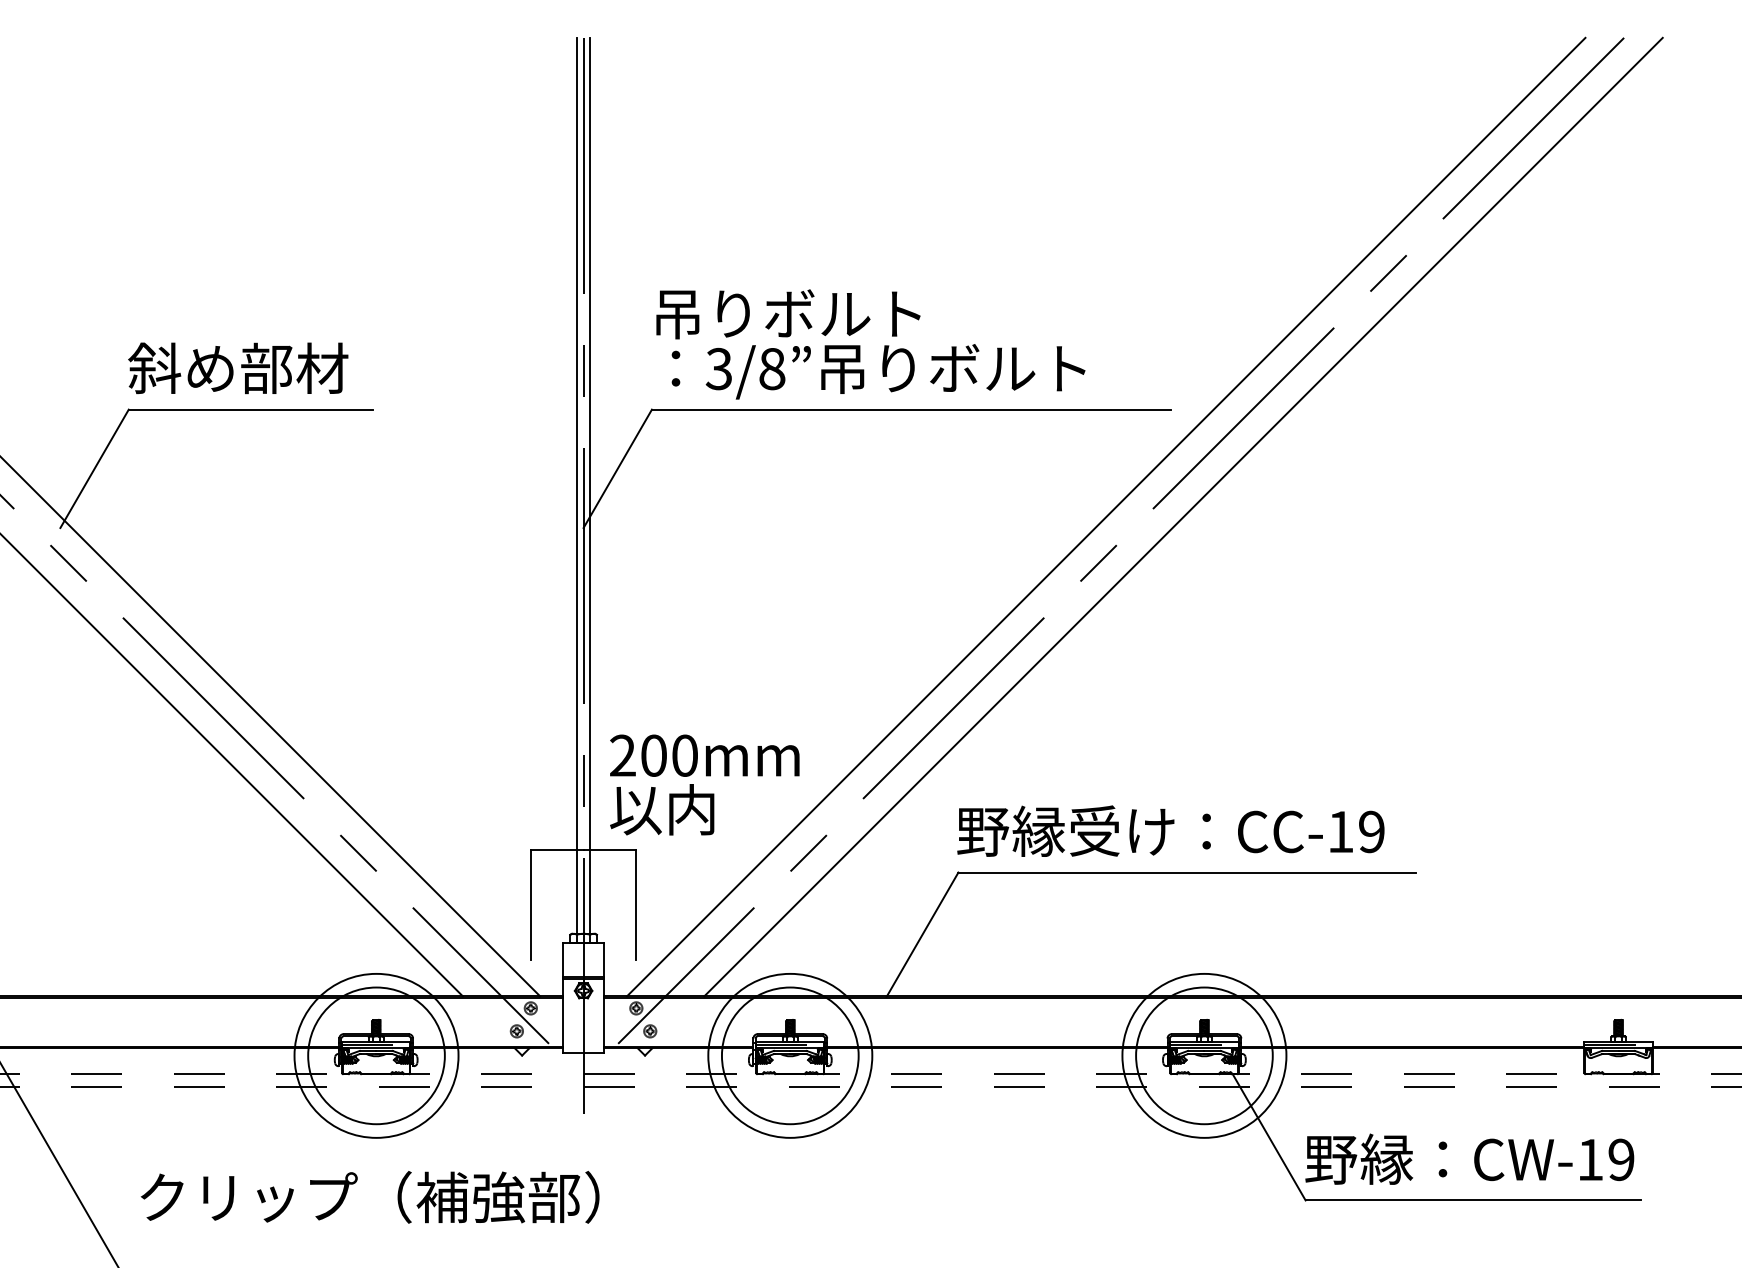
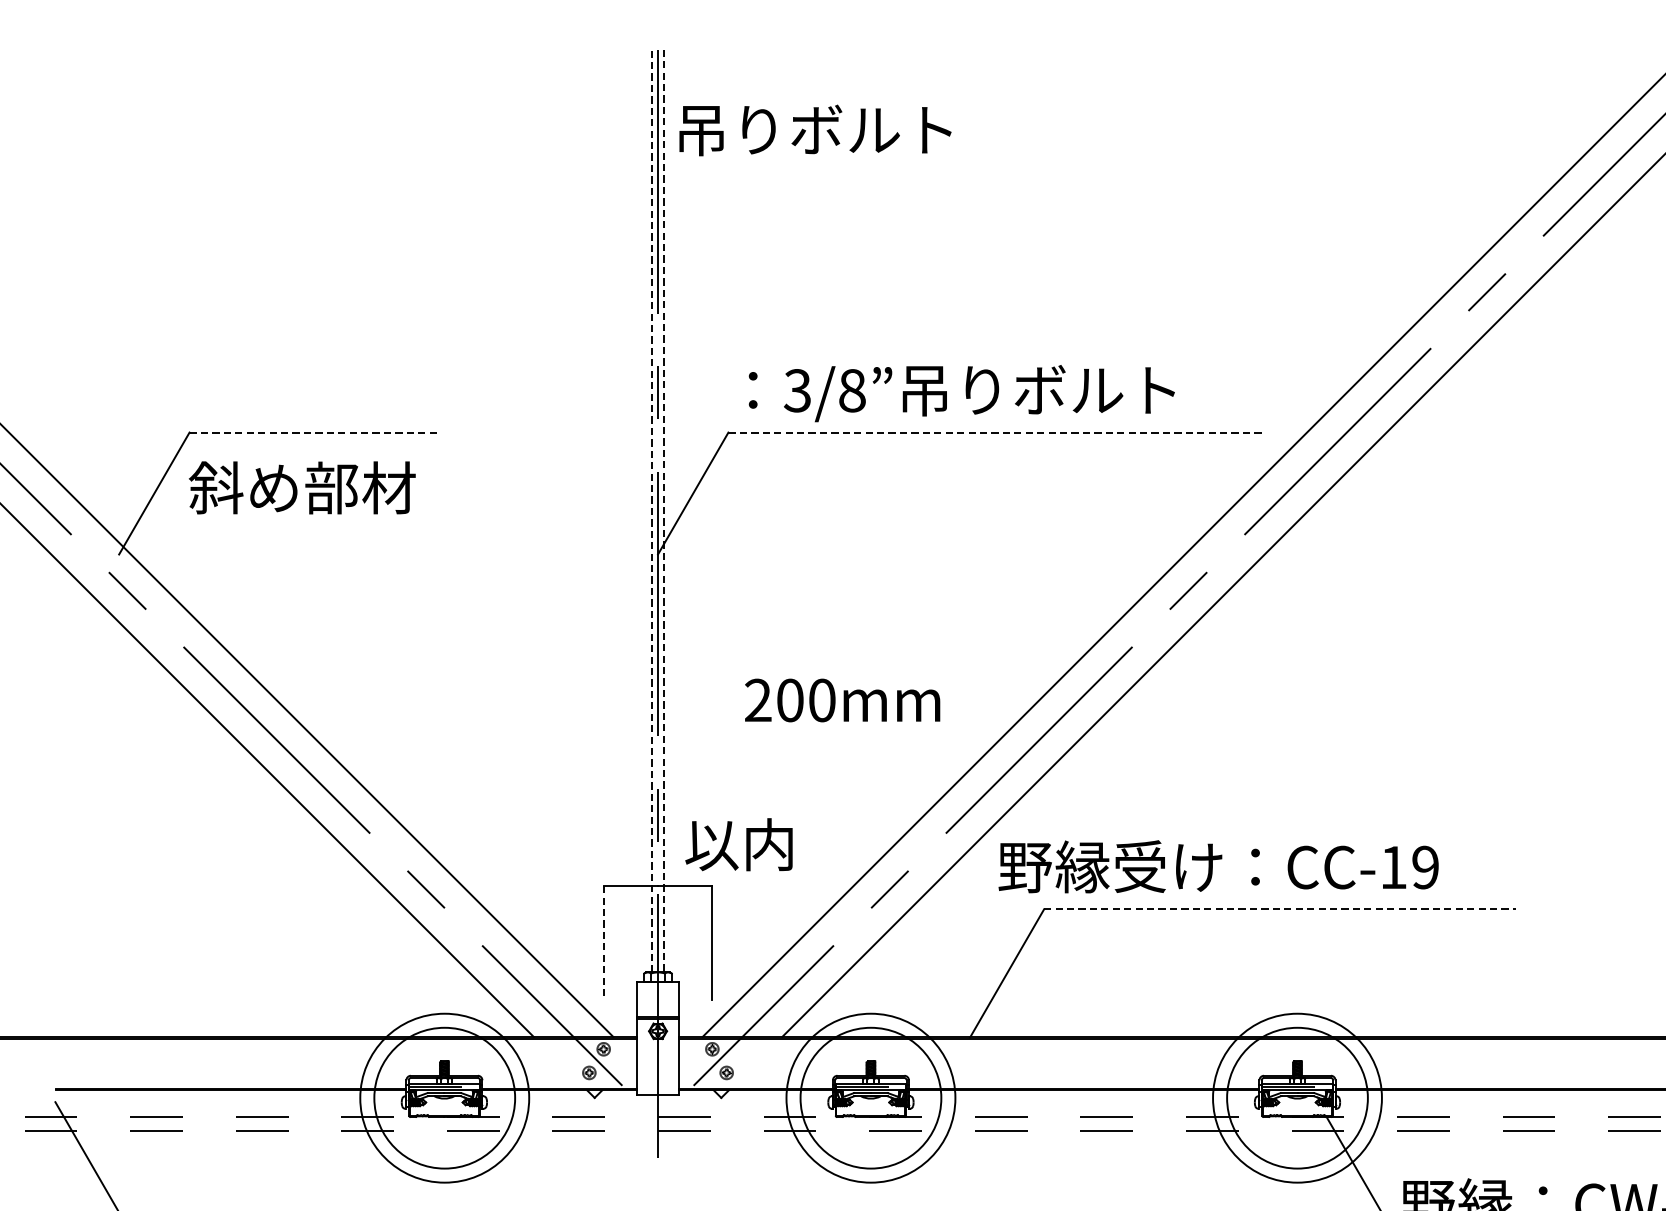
text: (788, 314) -> (815, 130), moved
text: (238, 368) -> (302, 488), moved
line: (251, 409) -> (315, 432), solid -> dashed
line: (911, 409) -> (995, 432), solid -> dashed
line: (577, 485) -> (651, 510), solid -> dashed
line: (589, 485) -> (664, 510), solid -> dashed
text: (704, 755) -> (842, 700), moved
text: (1170, 830) -> (1218, 866), moved
line: (1187, 872) -> (1280, 909), solid -> dashed
line: (530, 905) -> (603, 943), solid -> dashed

